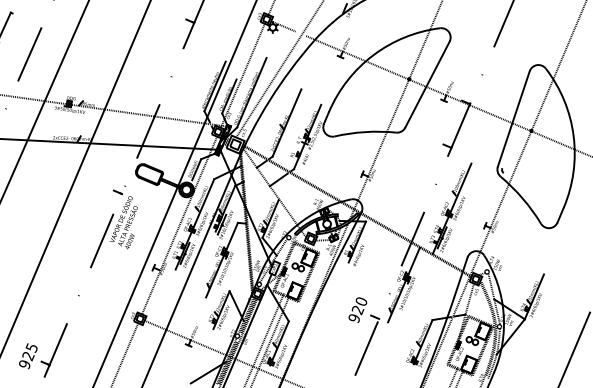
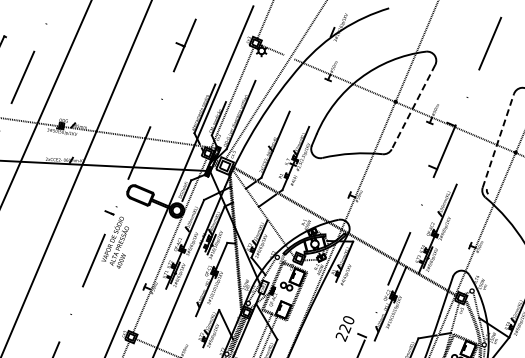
line: (427, 85) -> (413, 107), solid -> dashed
line: (513, 118) -> (498, 140), solid -> dashed
text: (354, 318) -> (341, 336), 920 -> 220

